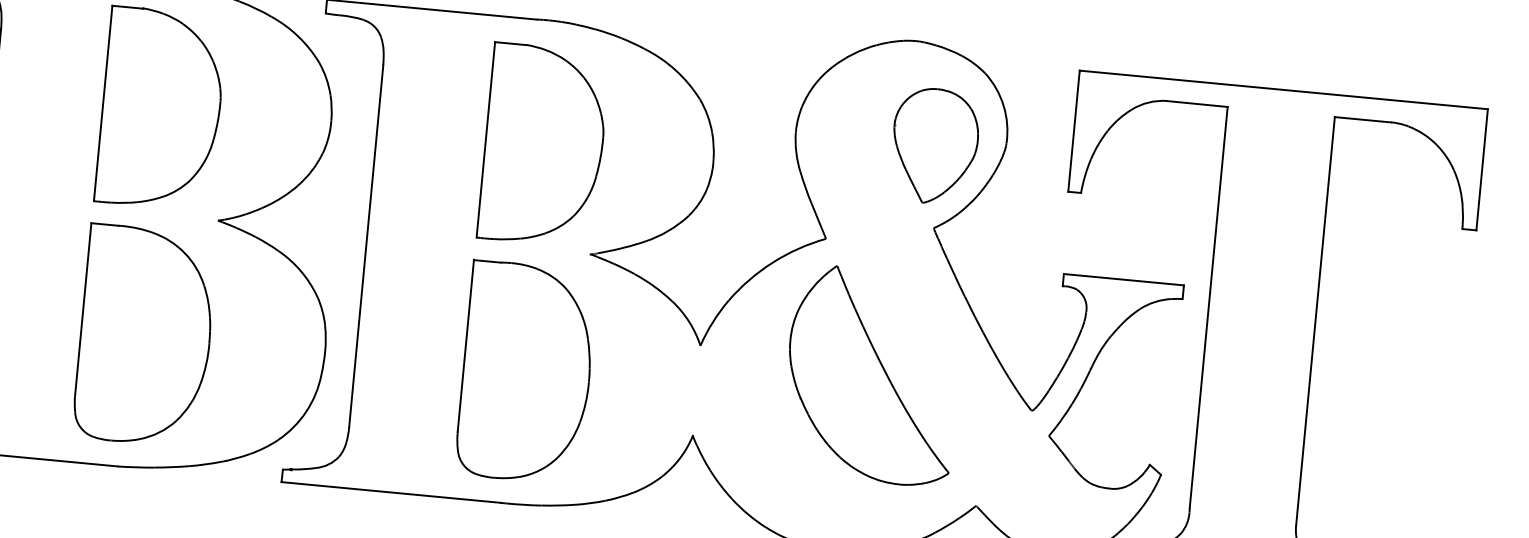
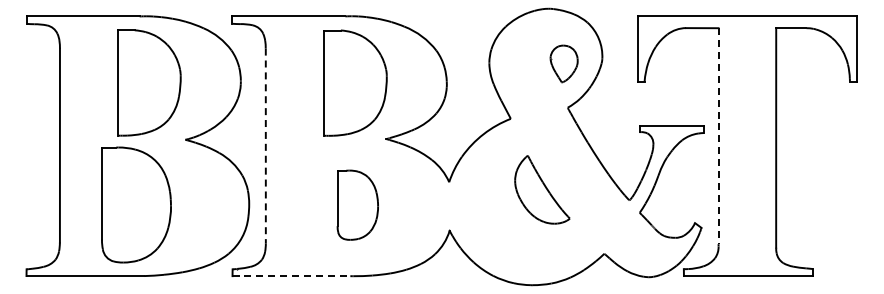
part: (933, 145) -> (563, 63), size x0.6
line: (365, 247) -> (265, 146), solid -> dashed
line: (1208, 308) -> (718, 136), solid -> dashed
part: (145, 335) -> (136, 204), moved
part: (526, 370) -> (357, 204), size x0.6
part: (872, 375) -> (542, 189), size x0.6
line: (391, 493) -> (291, 276), solid -> dashed

